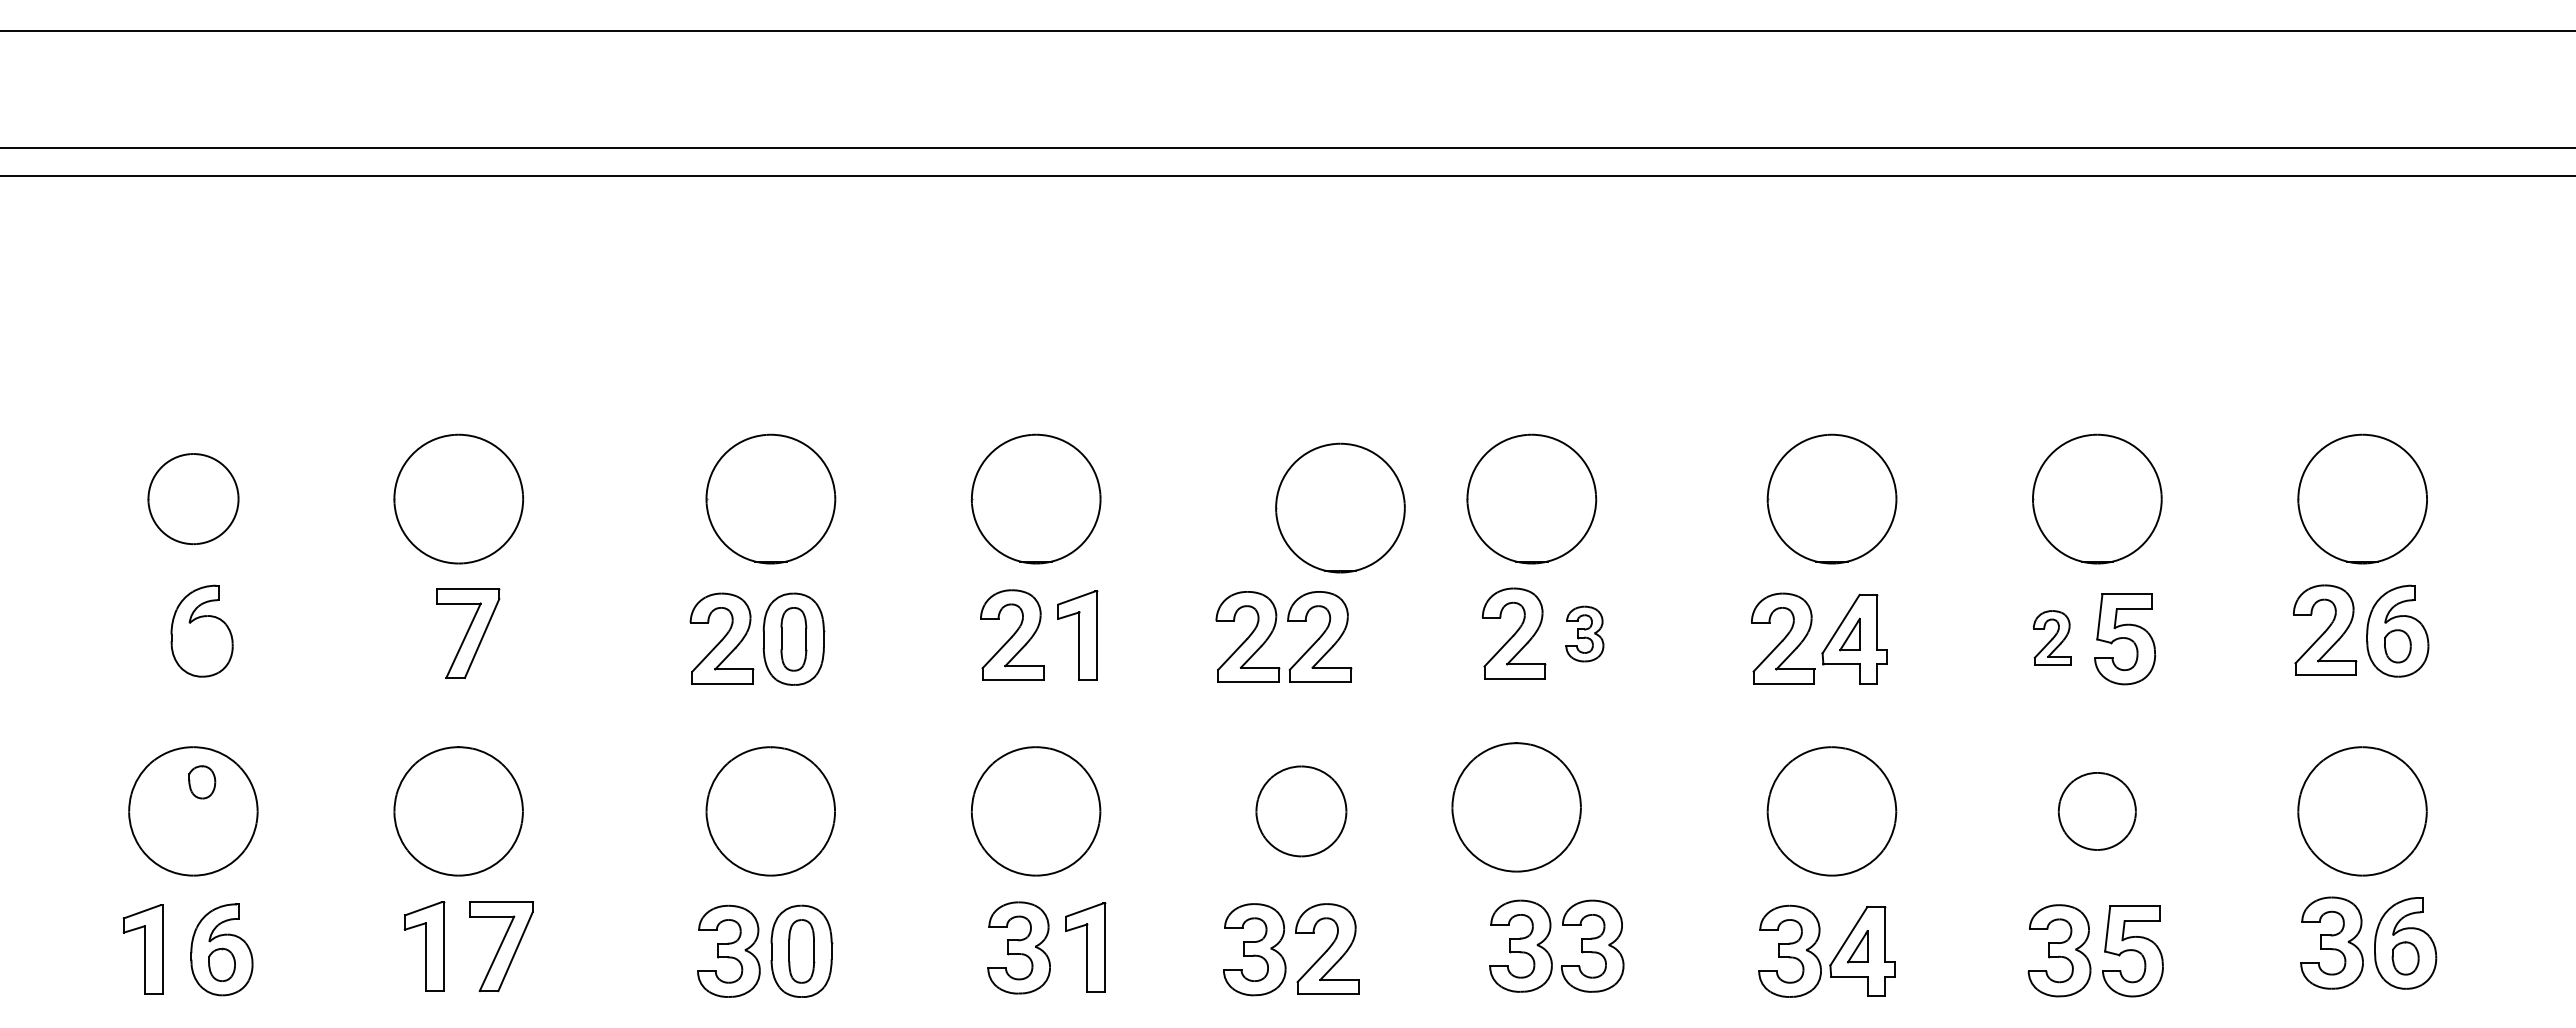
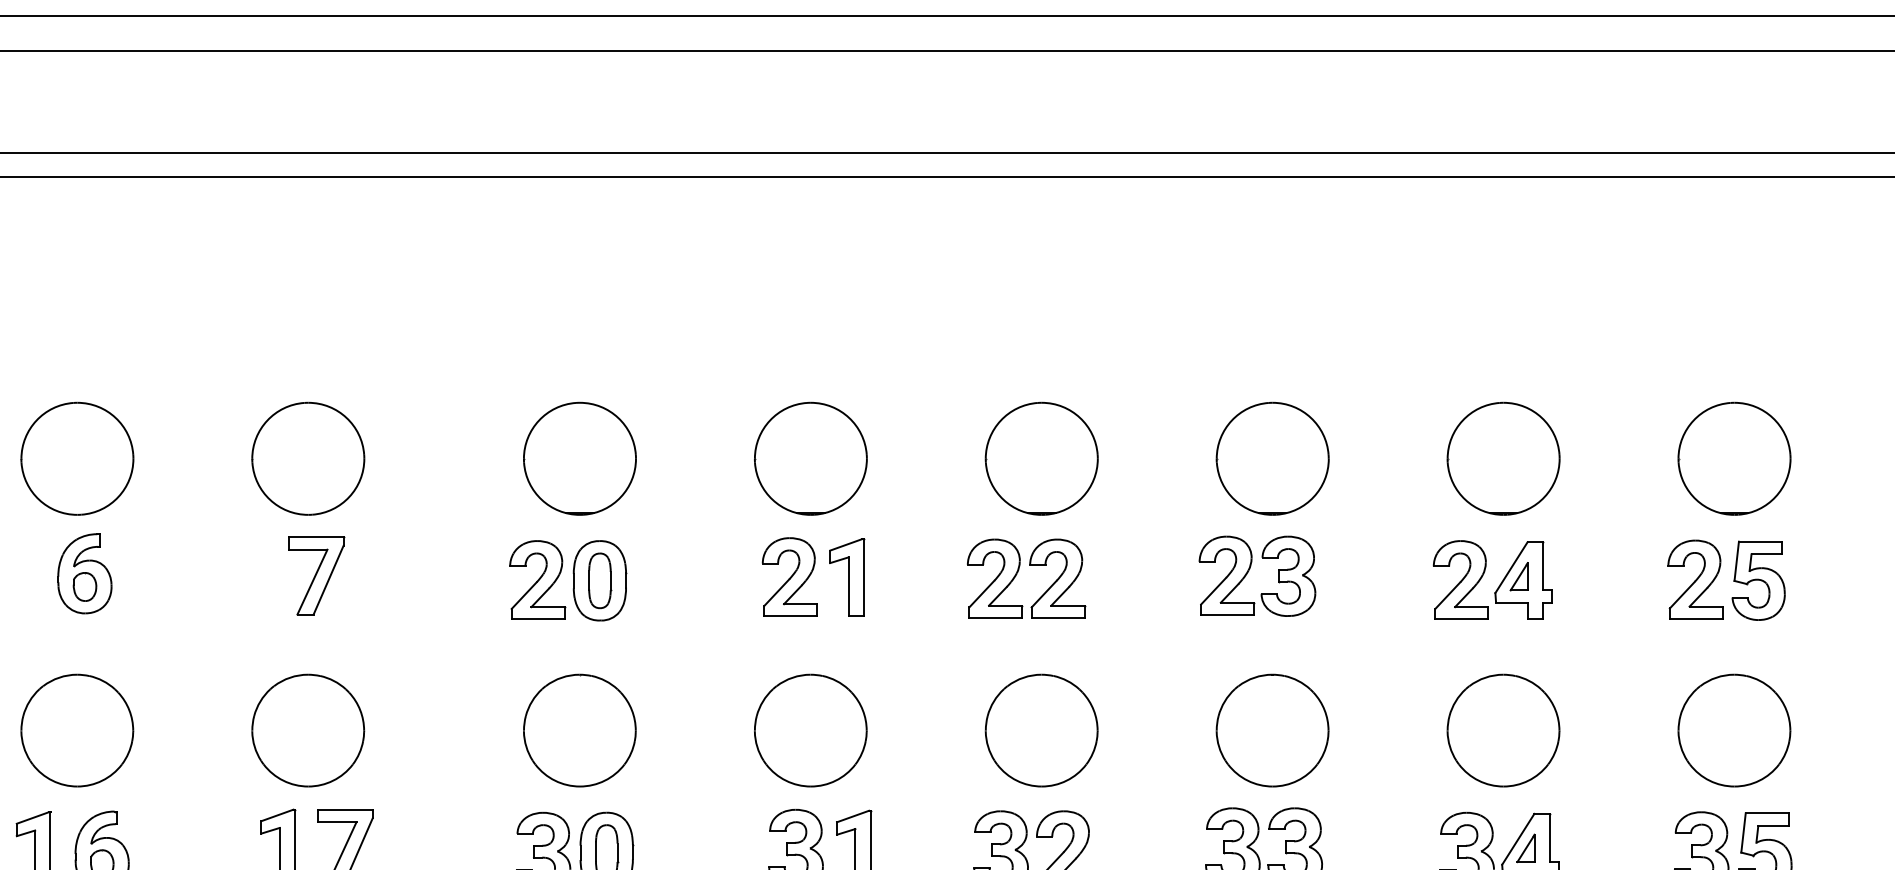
part: (193, 498) -> (77, 458), size x1.43
part: (1531, 498) -> (1272, 458), moved
part: (1340, 507) -> (1041, 458), moved
part: (1584, 633) -> (1288, 575), size x1.67
part: (2052, 637) -> (1695, 579), size x1.67
part: (202, 782) -> (85, 587), moved
part: (1516, 807) -> (1272, 730), moved
part: (1301, 811) -> (1041, 730), size x1.43
part: (2097, 811) -> (1734, 730), size x1.67

